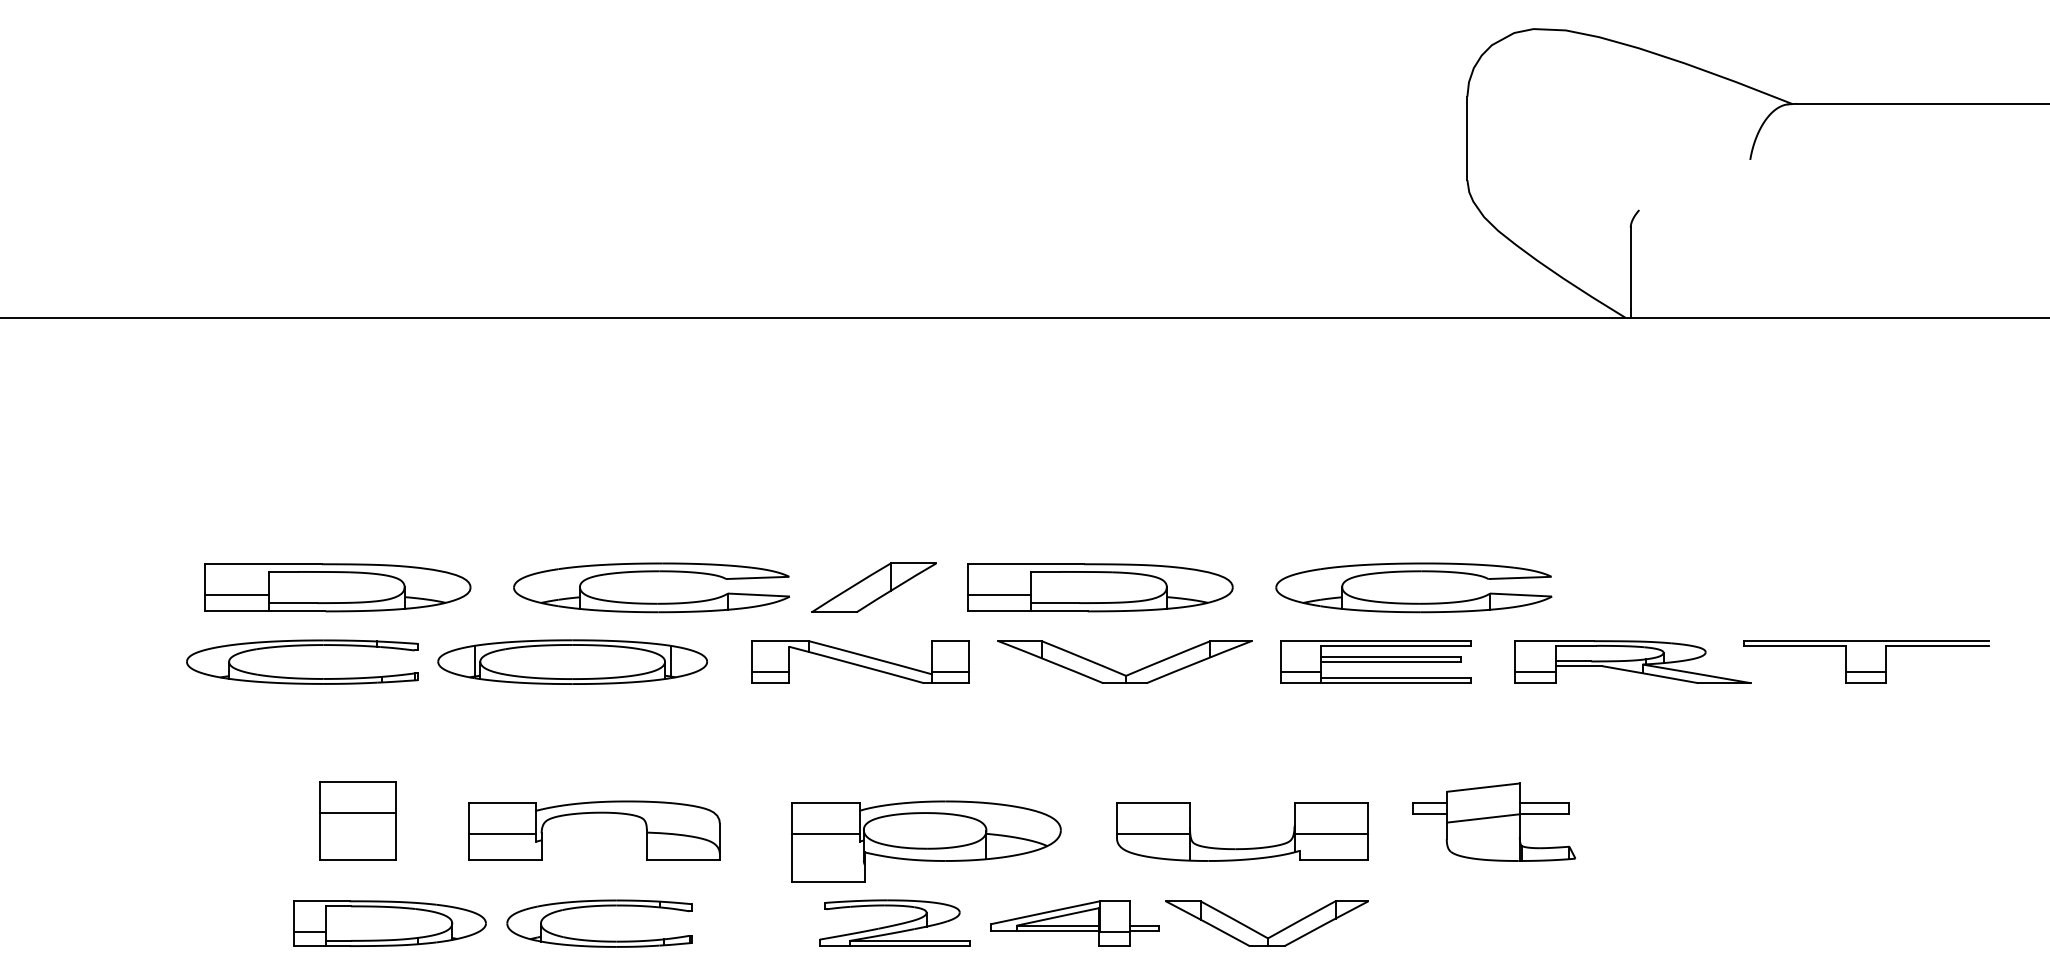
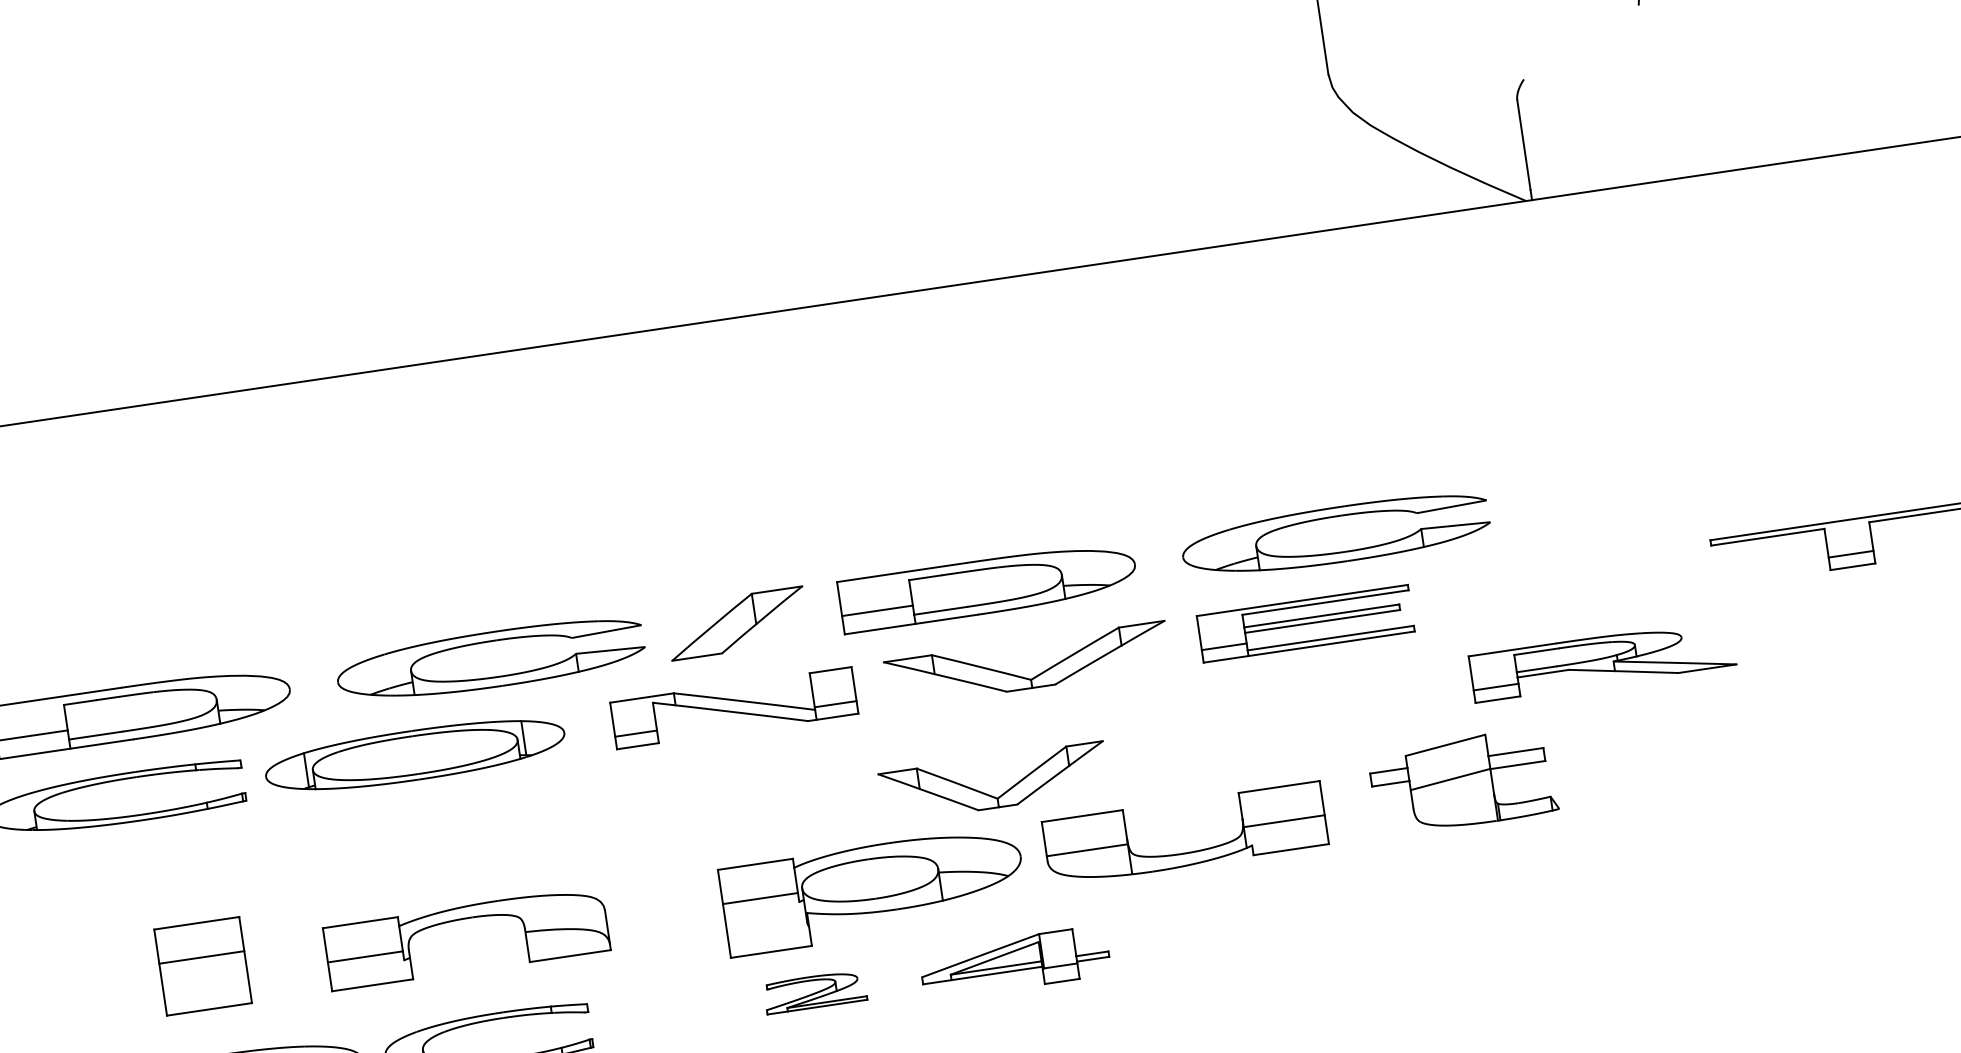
part: (1632, 661) -> (1601, 659), moved
part: (926, 841) -> (873, 890), moved
part: (894, 922) -> (814, 991), size x0.6
part: (1261, 933) -> (989, 794), moved

